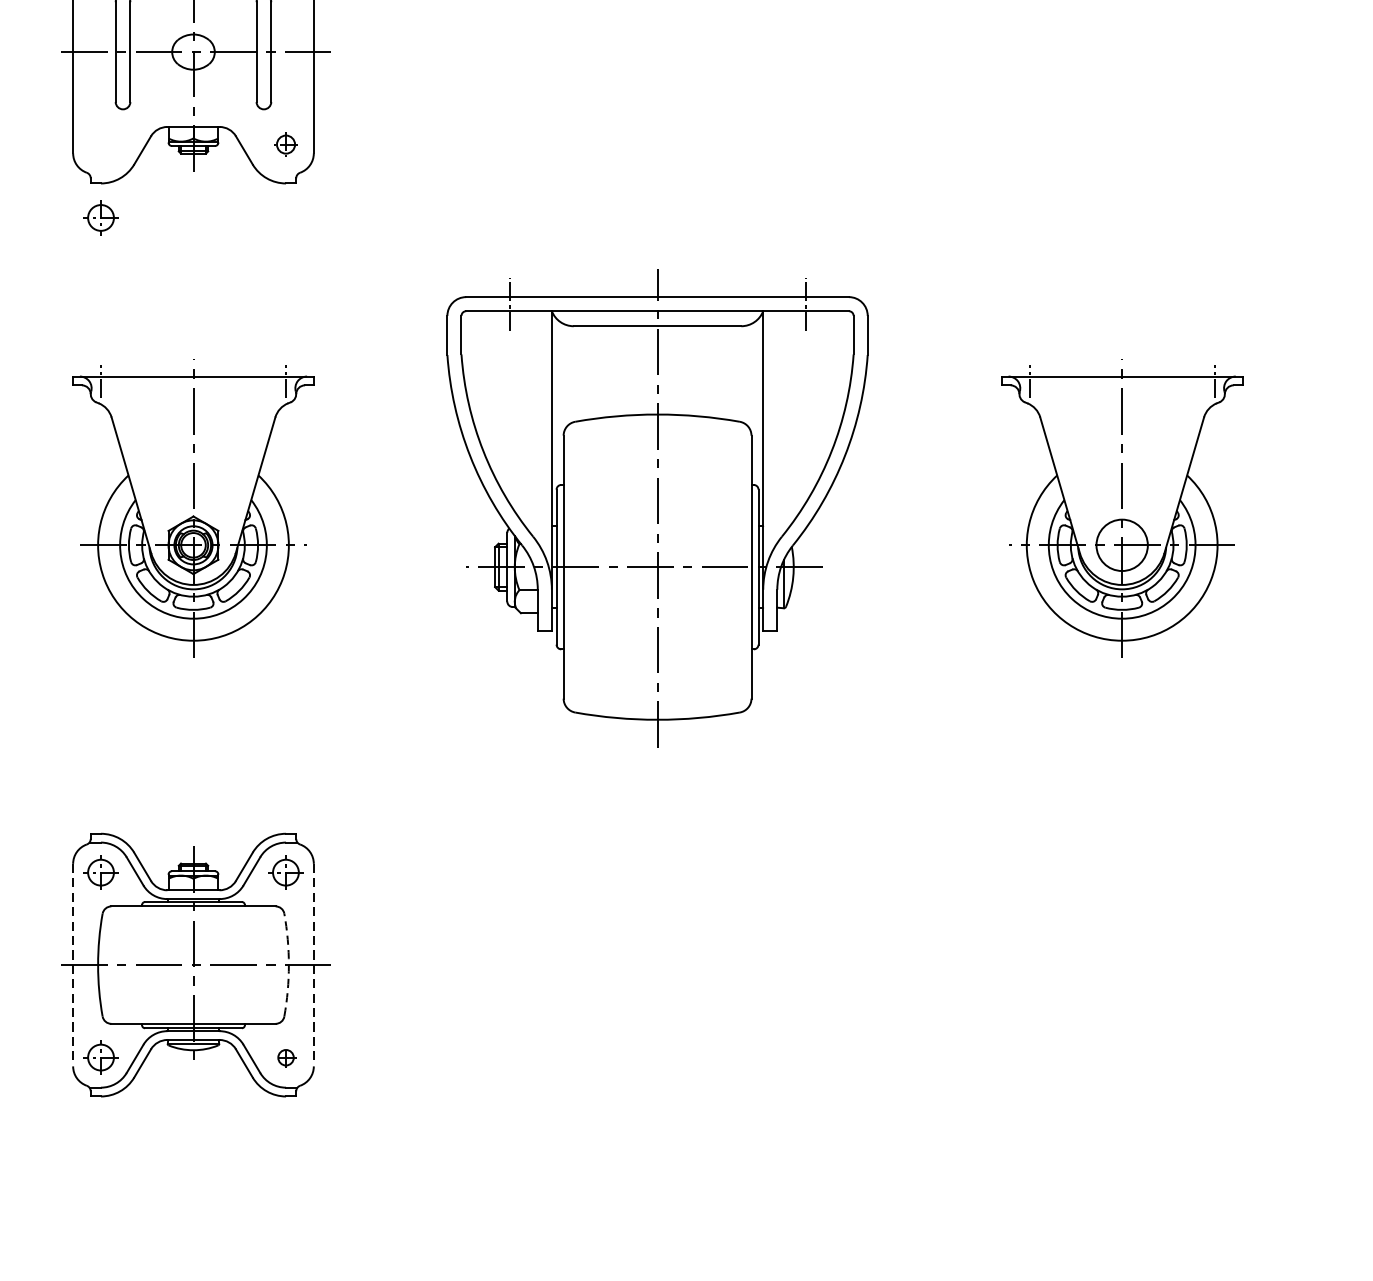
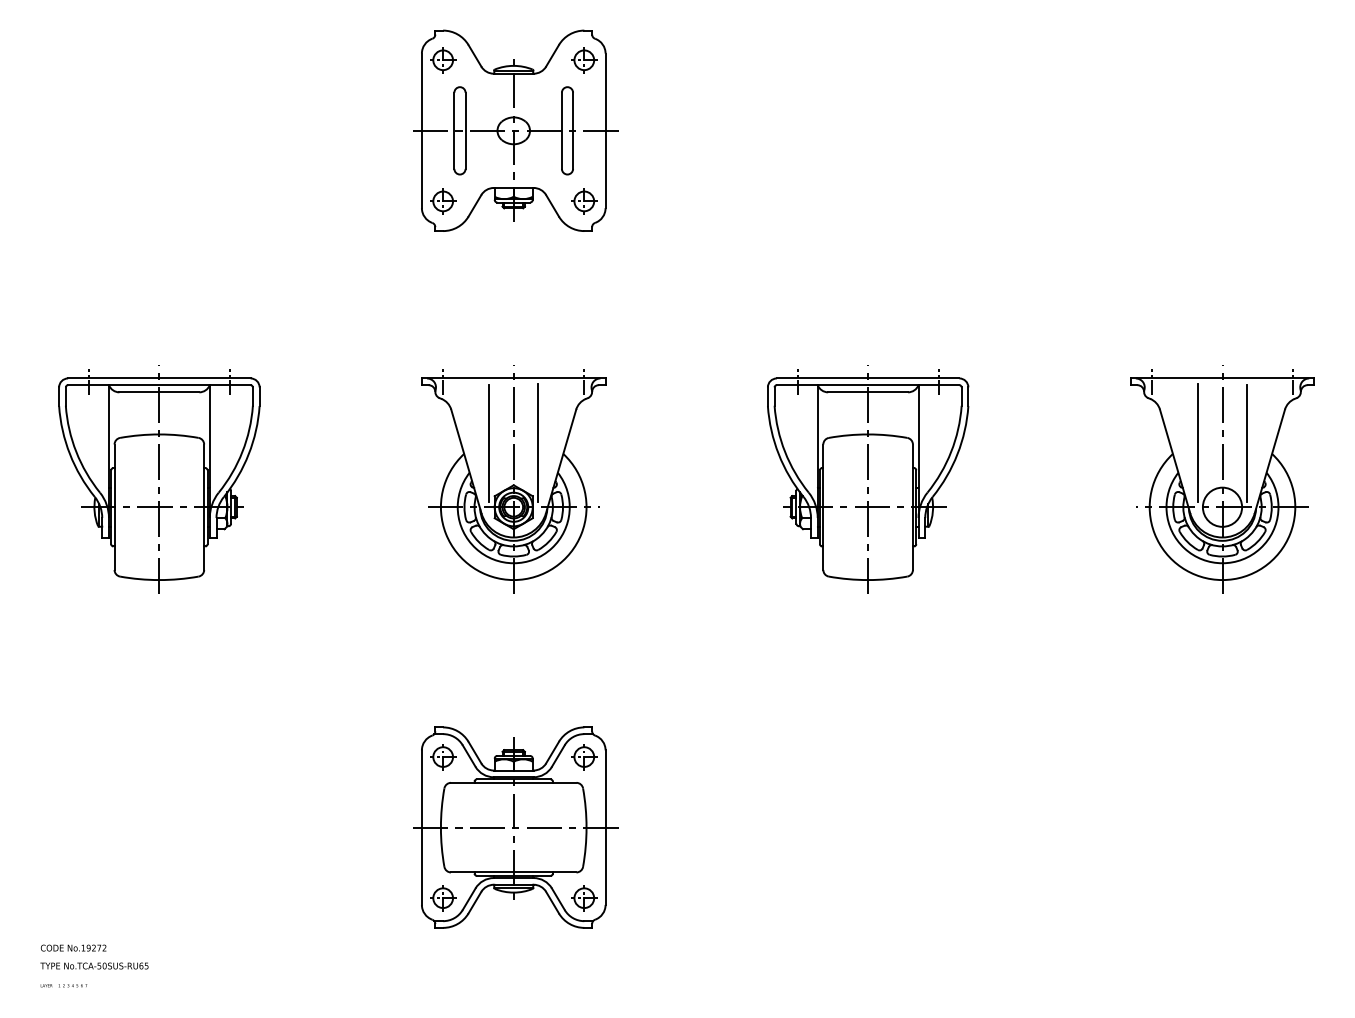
part: (286, 144) -> (584, 201), size x1.43
part: (101, 218) -> (443, 201), moved
line: (161, 460) -> (489, 442), added
line: (225, 460) -> (538, 442), added
line: (1089, 460) -> (1197, 442), added
line: (1154, 460) -> (1247, 442), added
part: (658, 508) -> (868, 479), size x0.62
arc: (288, 964) -> (586, 827), dashed -> solid
line: (72, 966) -> (421, 828), dashed -> solid
line: (313, 966) -> (605, 828), dashed -> solid
part: (286, 1057) -> (584, 898), size x1.67

